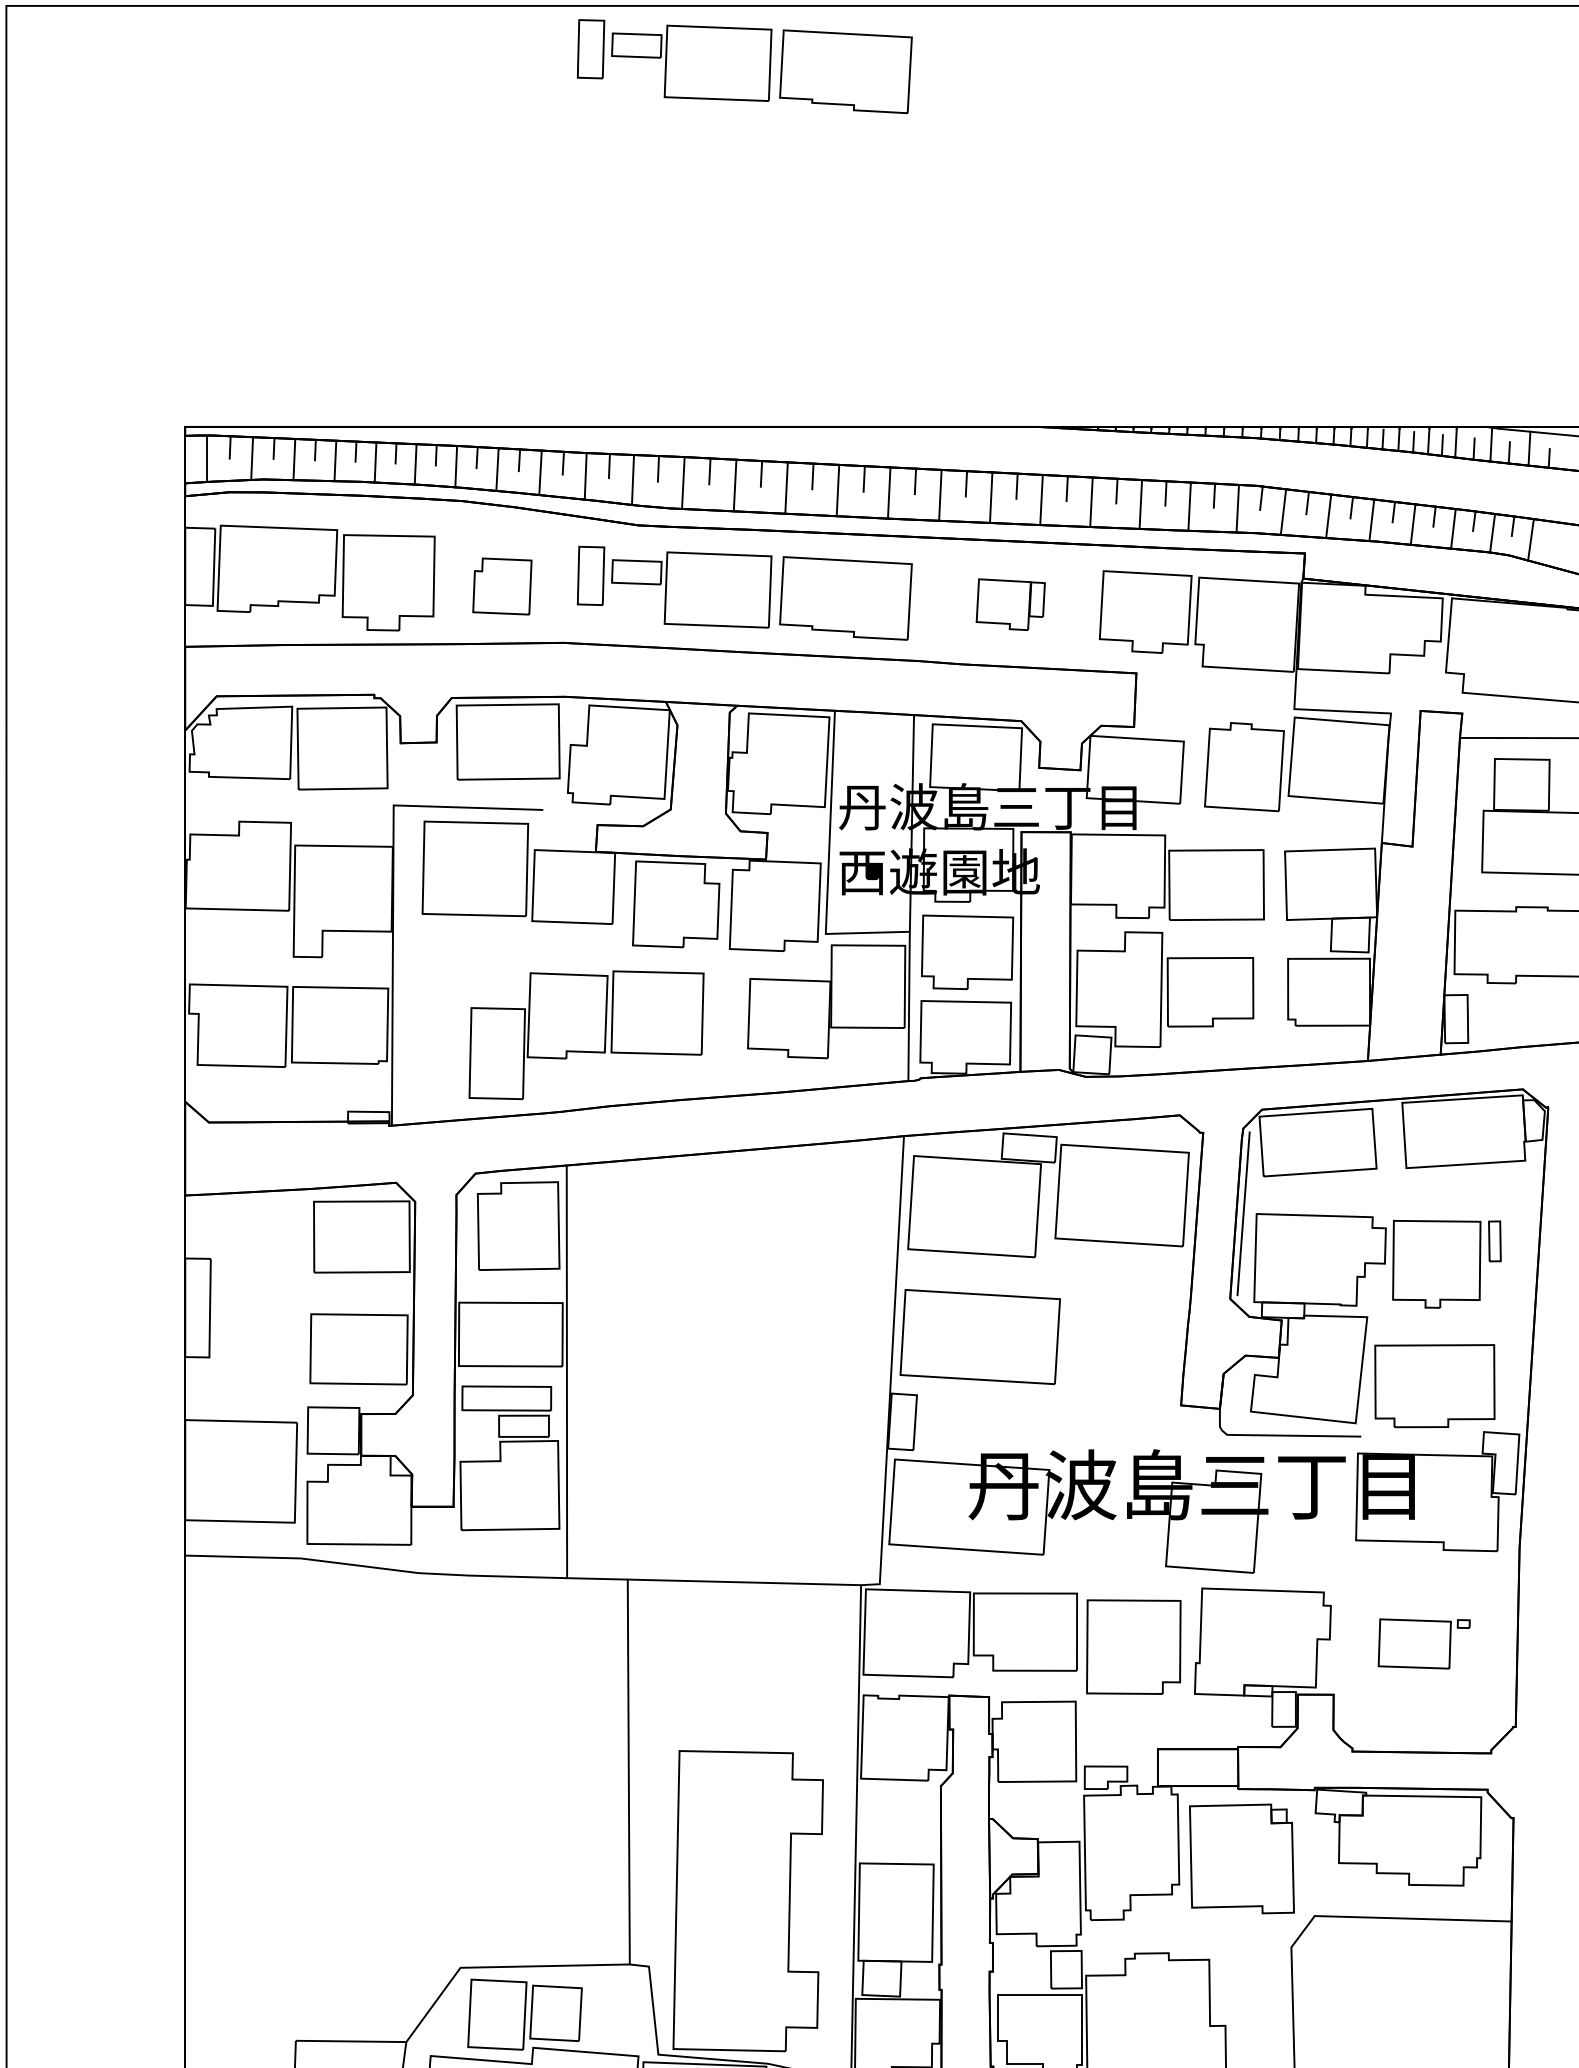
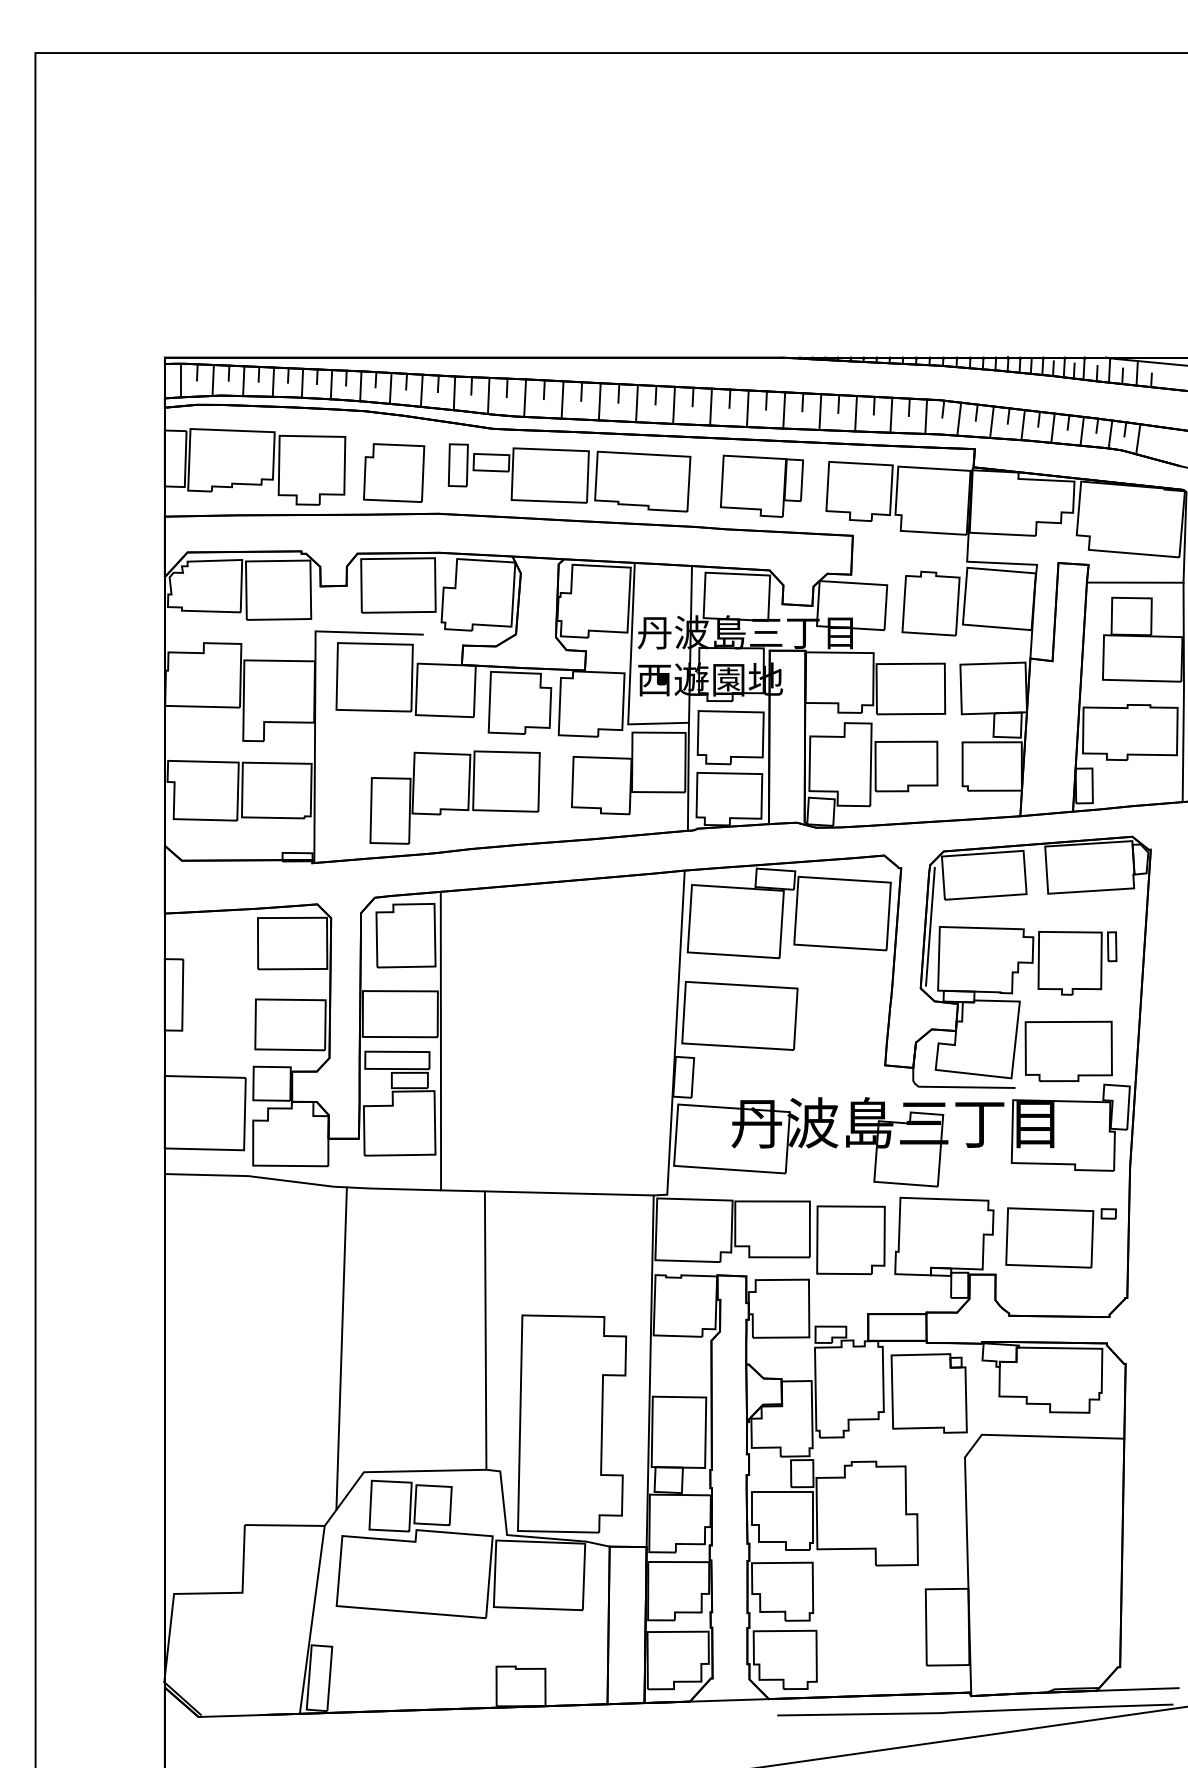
part: (744, 66) -> (569, 96), removed
part: (502, 585) -> (394, 472), size x1.43
part: (1010, 603) -> (761, 485), size x1.67
part: (1423, 1643) -> (1060, 1237), size x1.67
line: (429, 1796) -> (341, 1348), added

